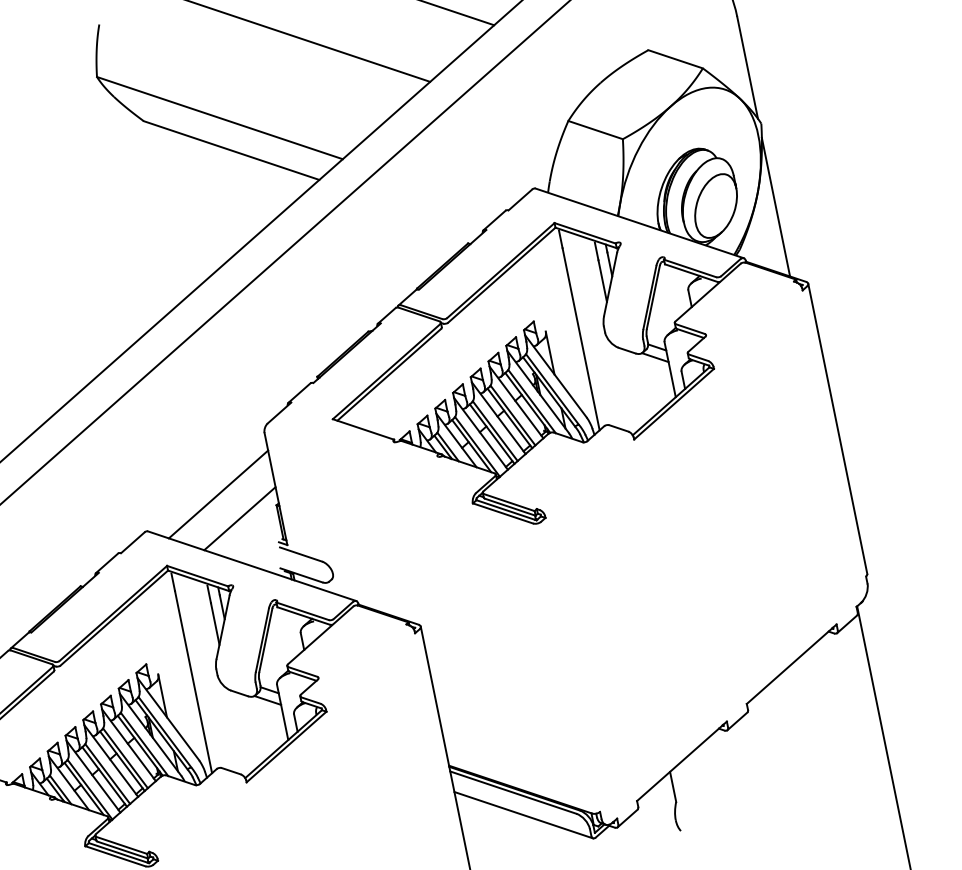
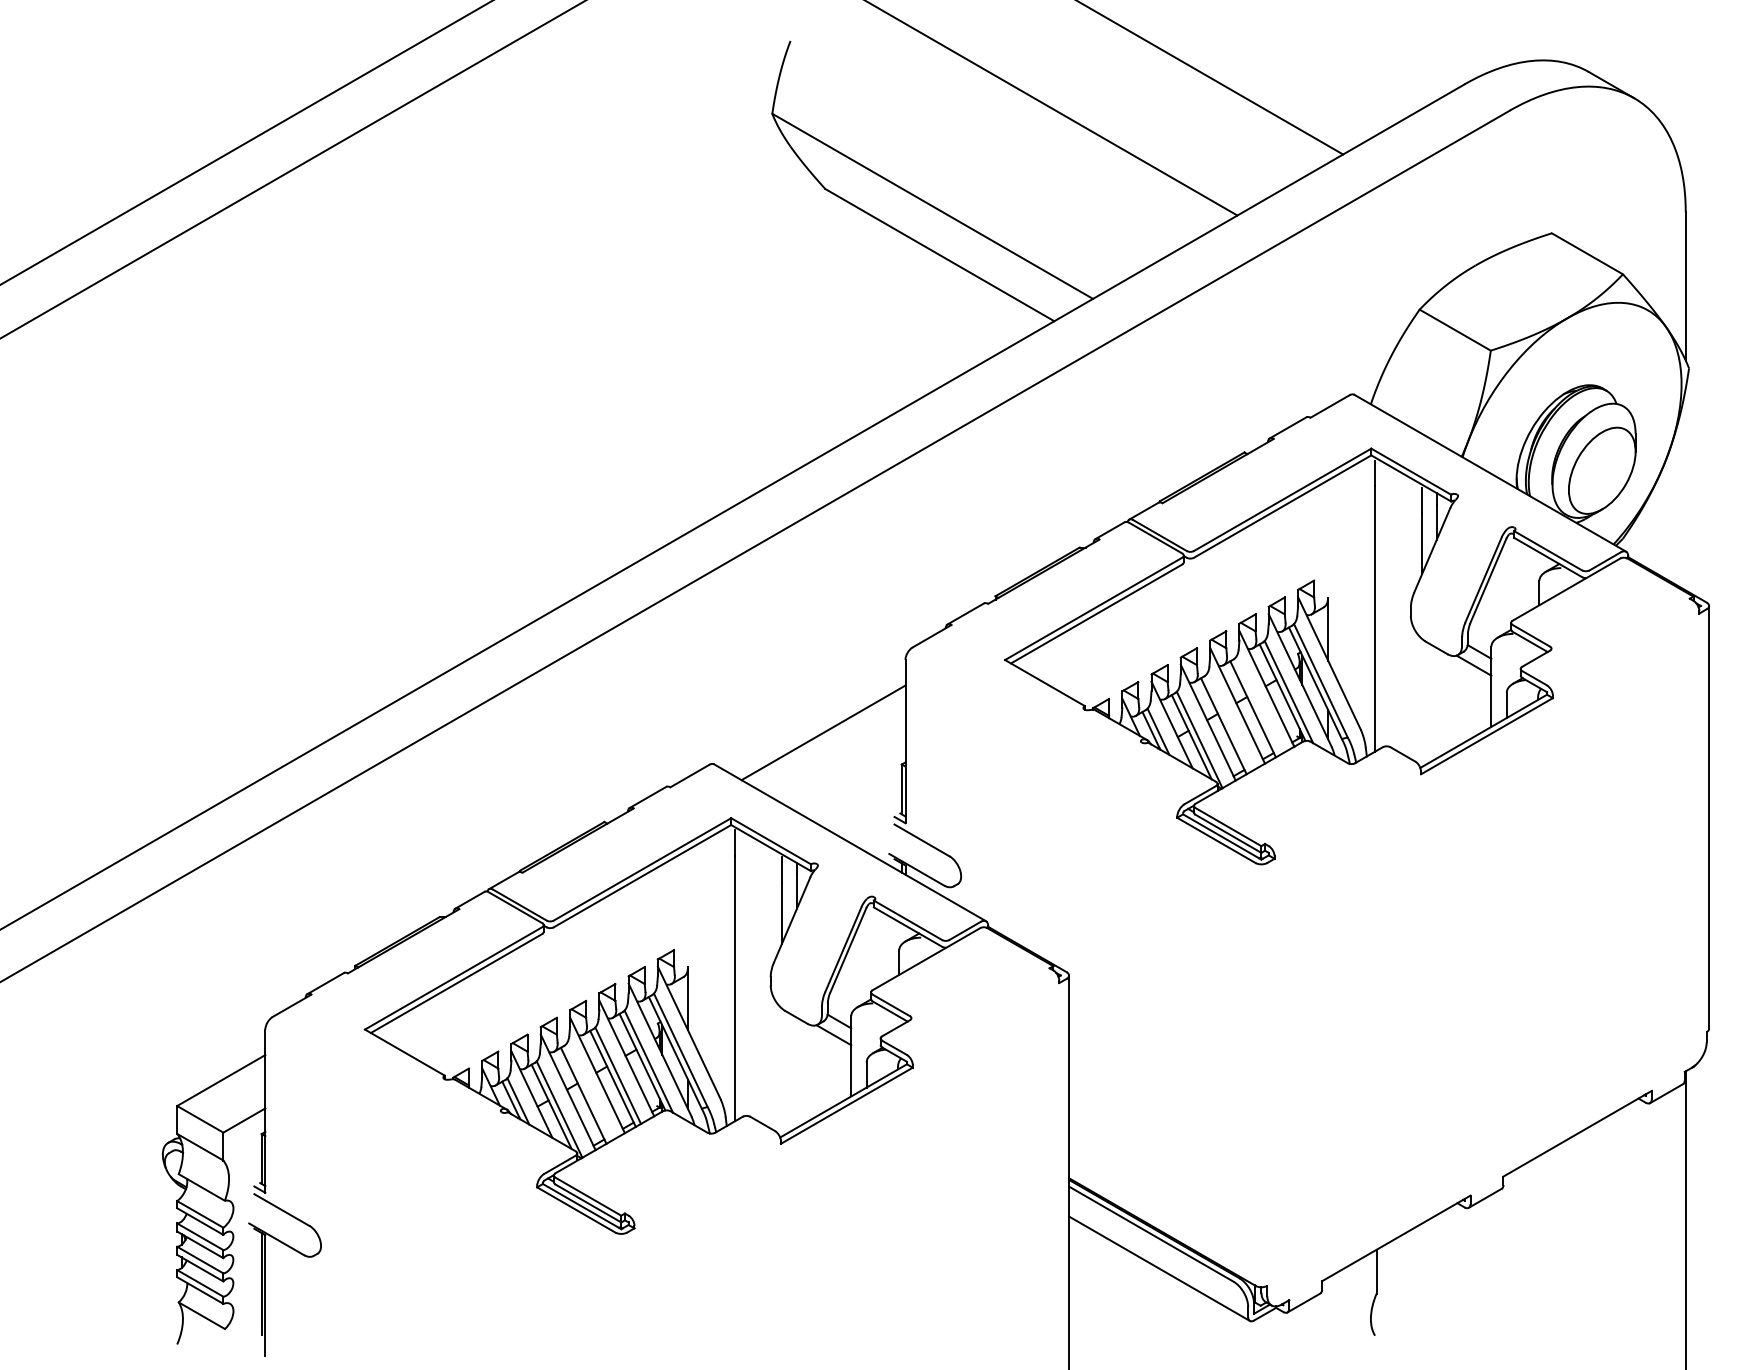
line: (775, 207) -> (1685, 489), removed
line: (513, 415) -> (1258, 705), removed
line: (494, 430) -> (1228, 722), removed
line: (239, 518) -> (846, 772), removed
line: (107, 773) -> (588, 1092), removed

